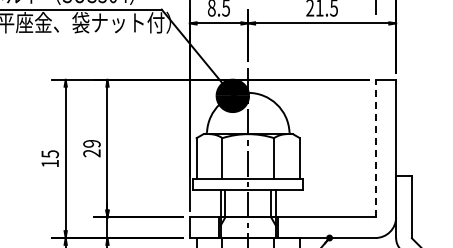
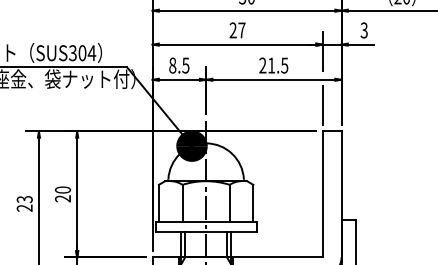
line: (375, 51) -> (322, 105), added
text: (92, 143) -> (63, 189), 29 -> 20
line: (375, 148) -> (322, 194), dashed -> solid
text: (49, 158) -> (24, 203), 15 -> 23

